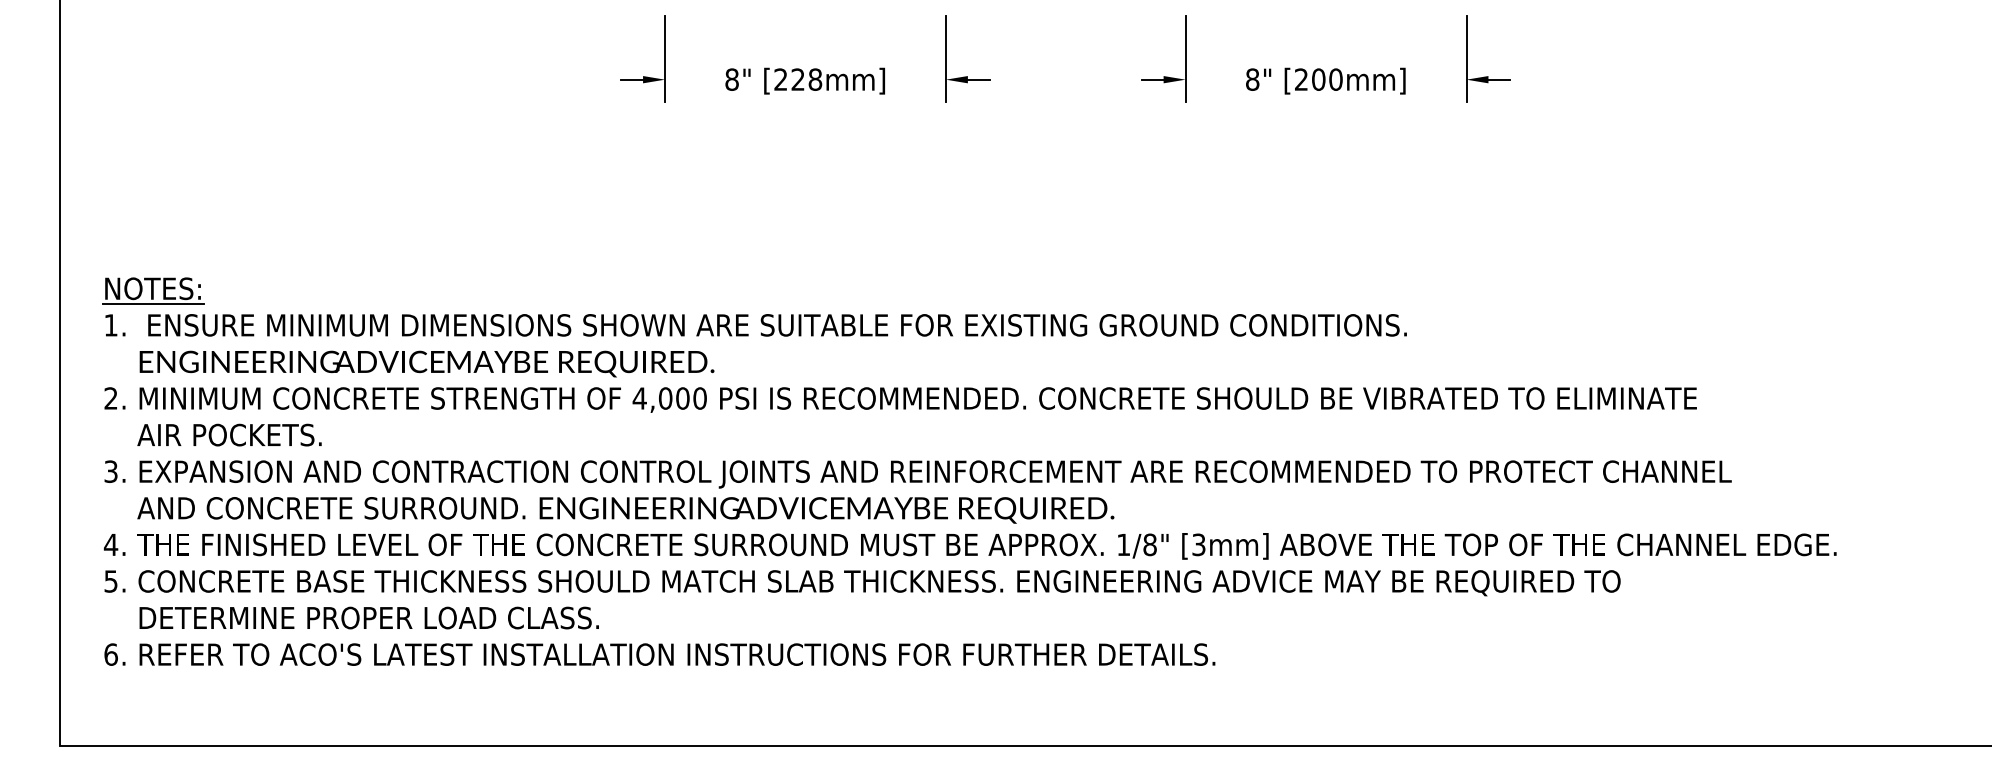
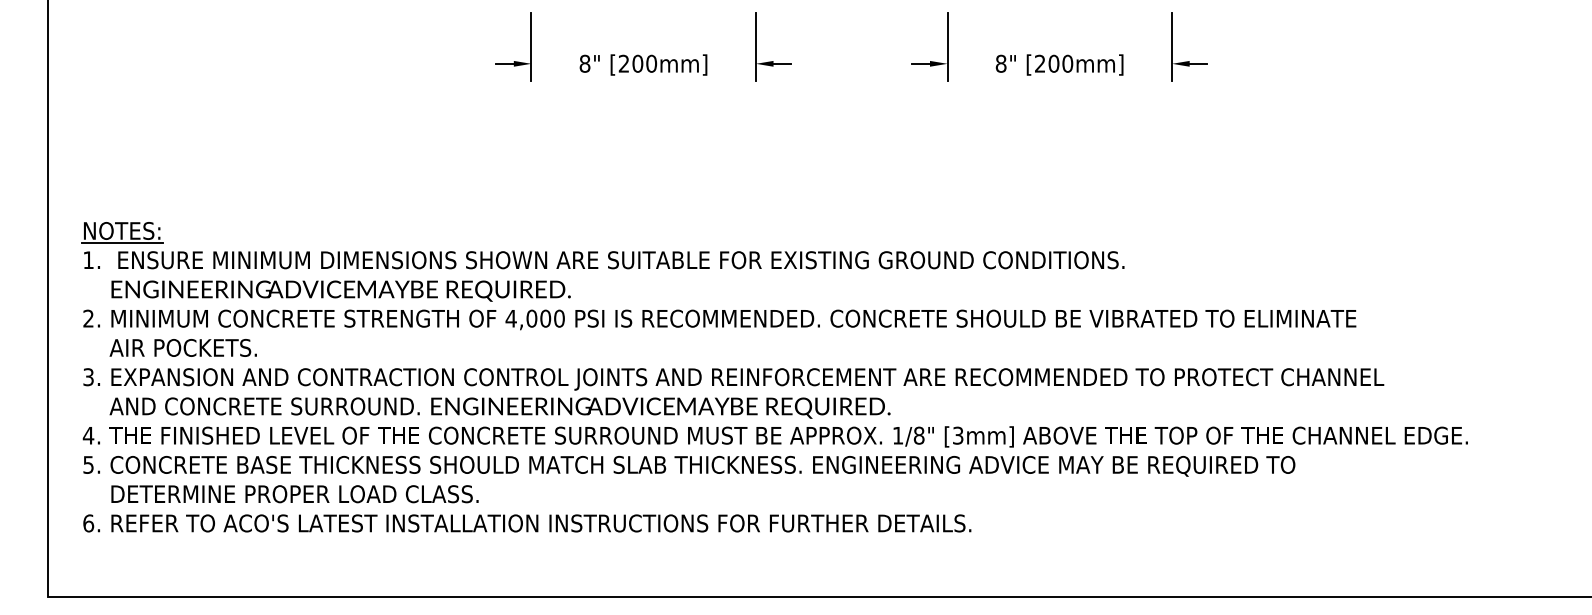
text: (806, 79) -> (644, 63), [228mm] -> [200mm]

